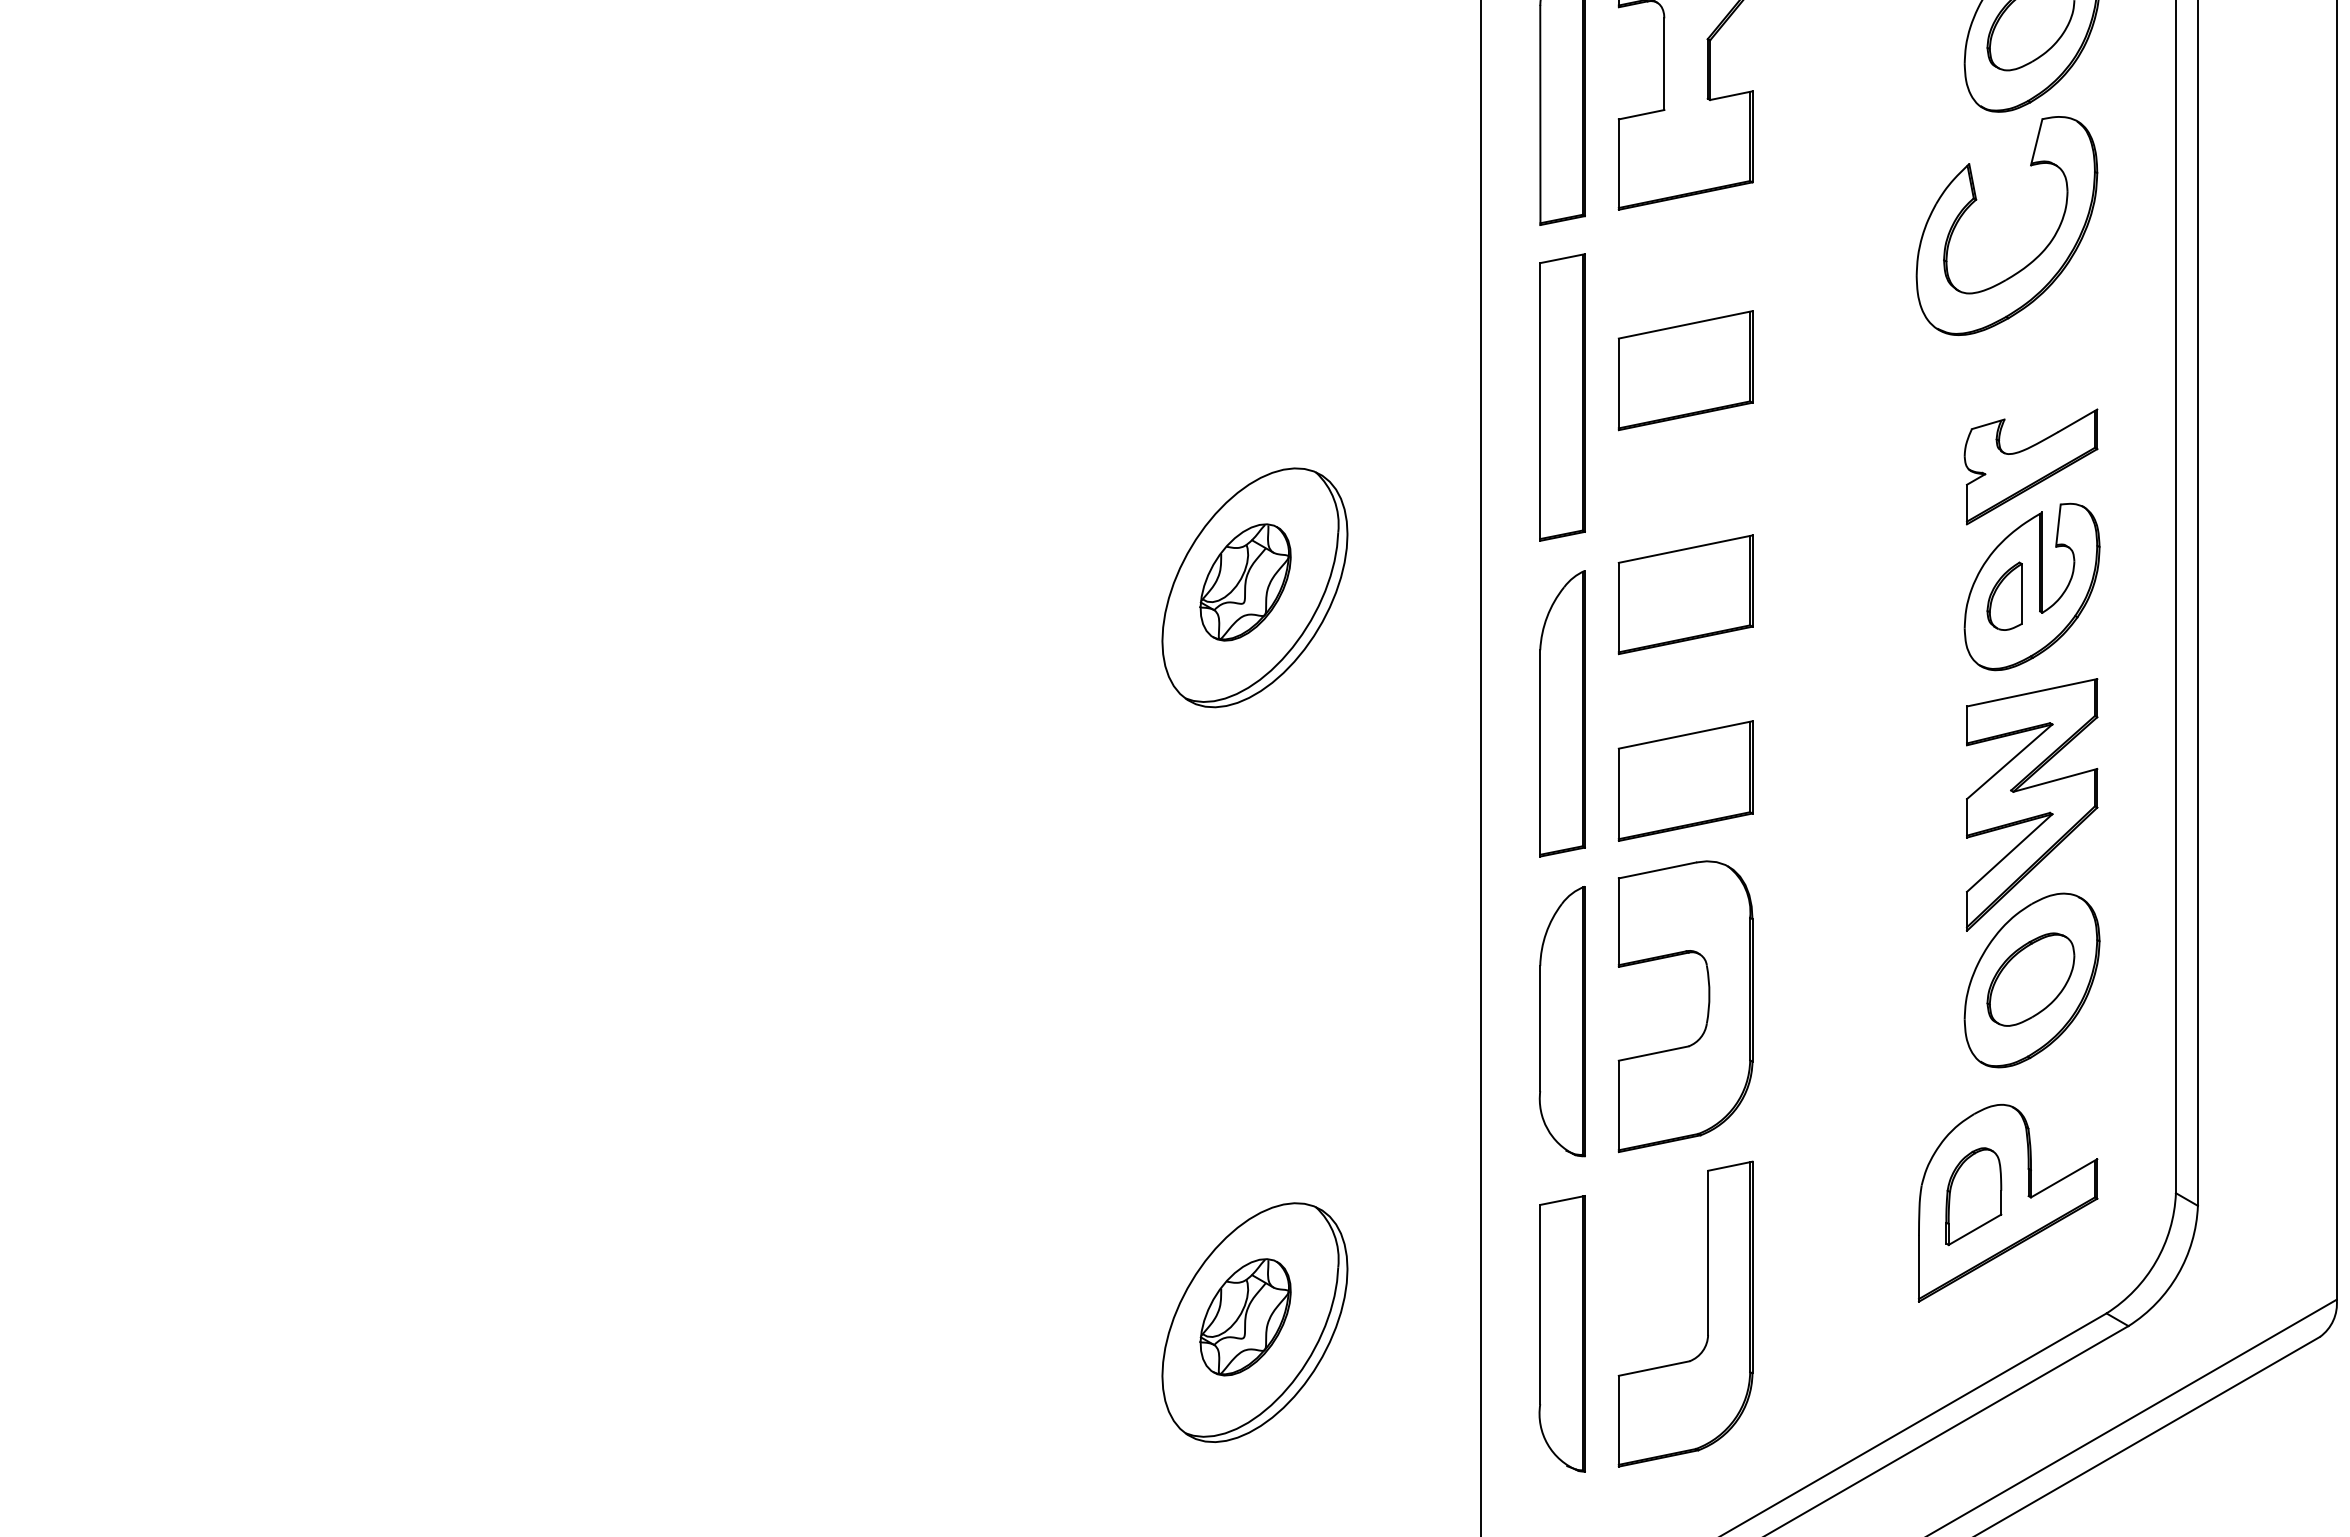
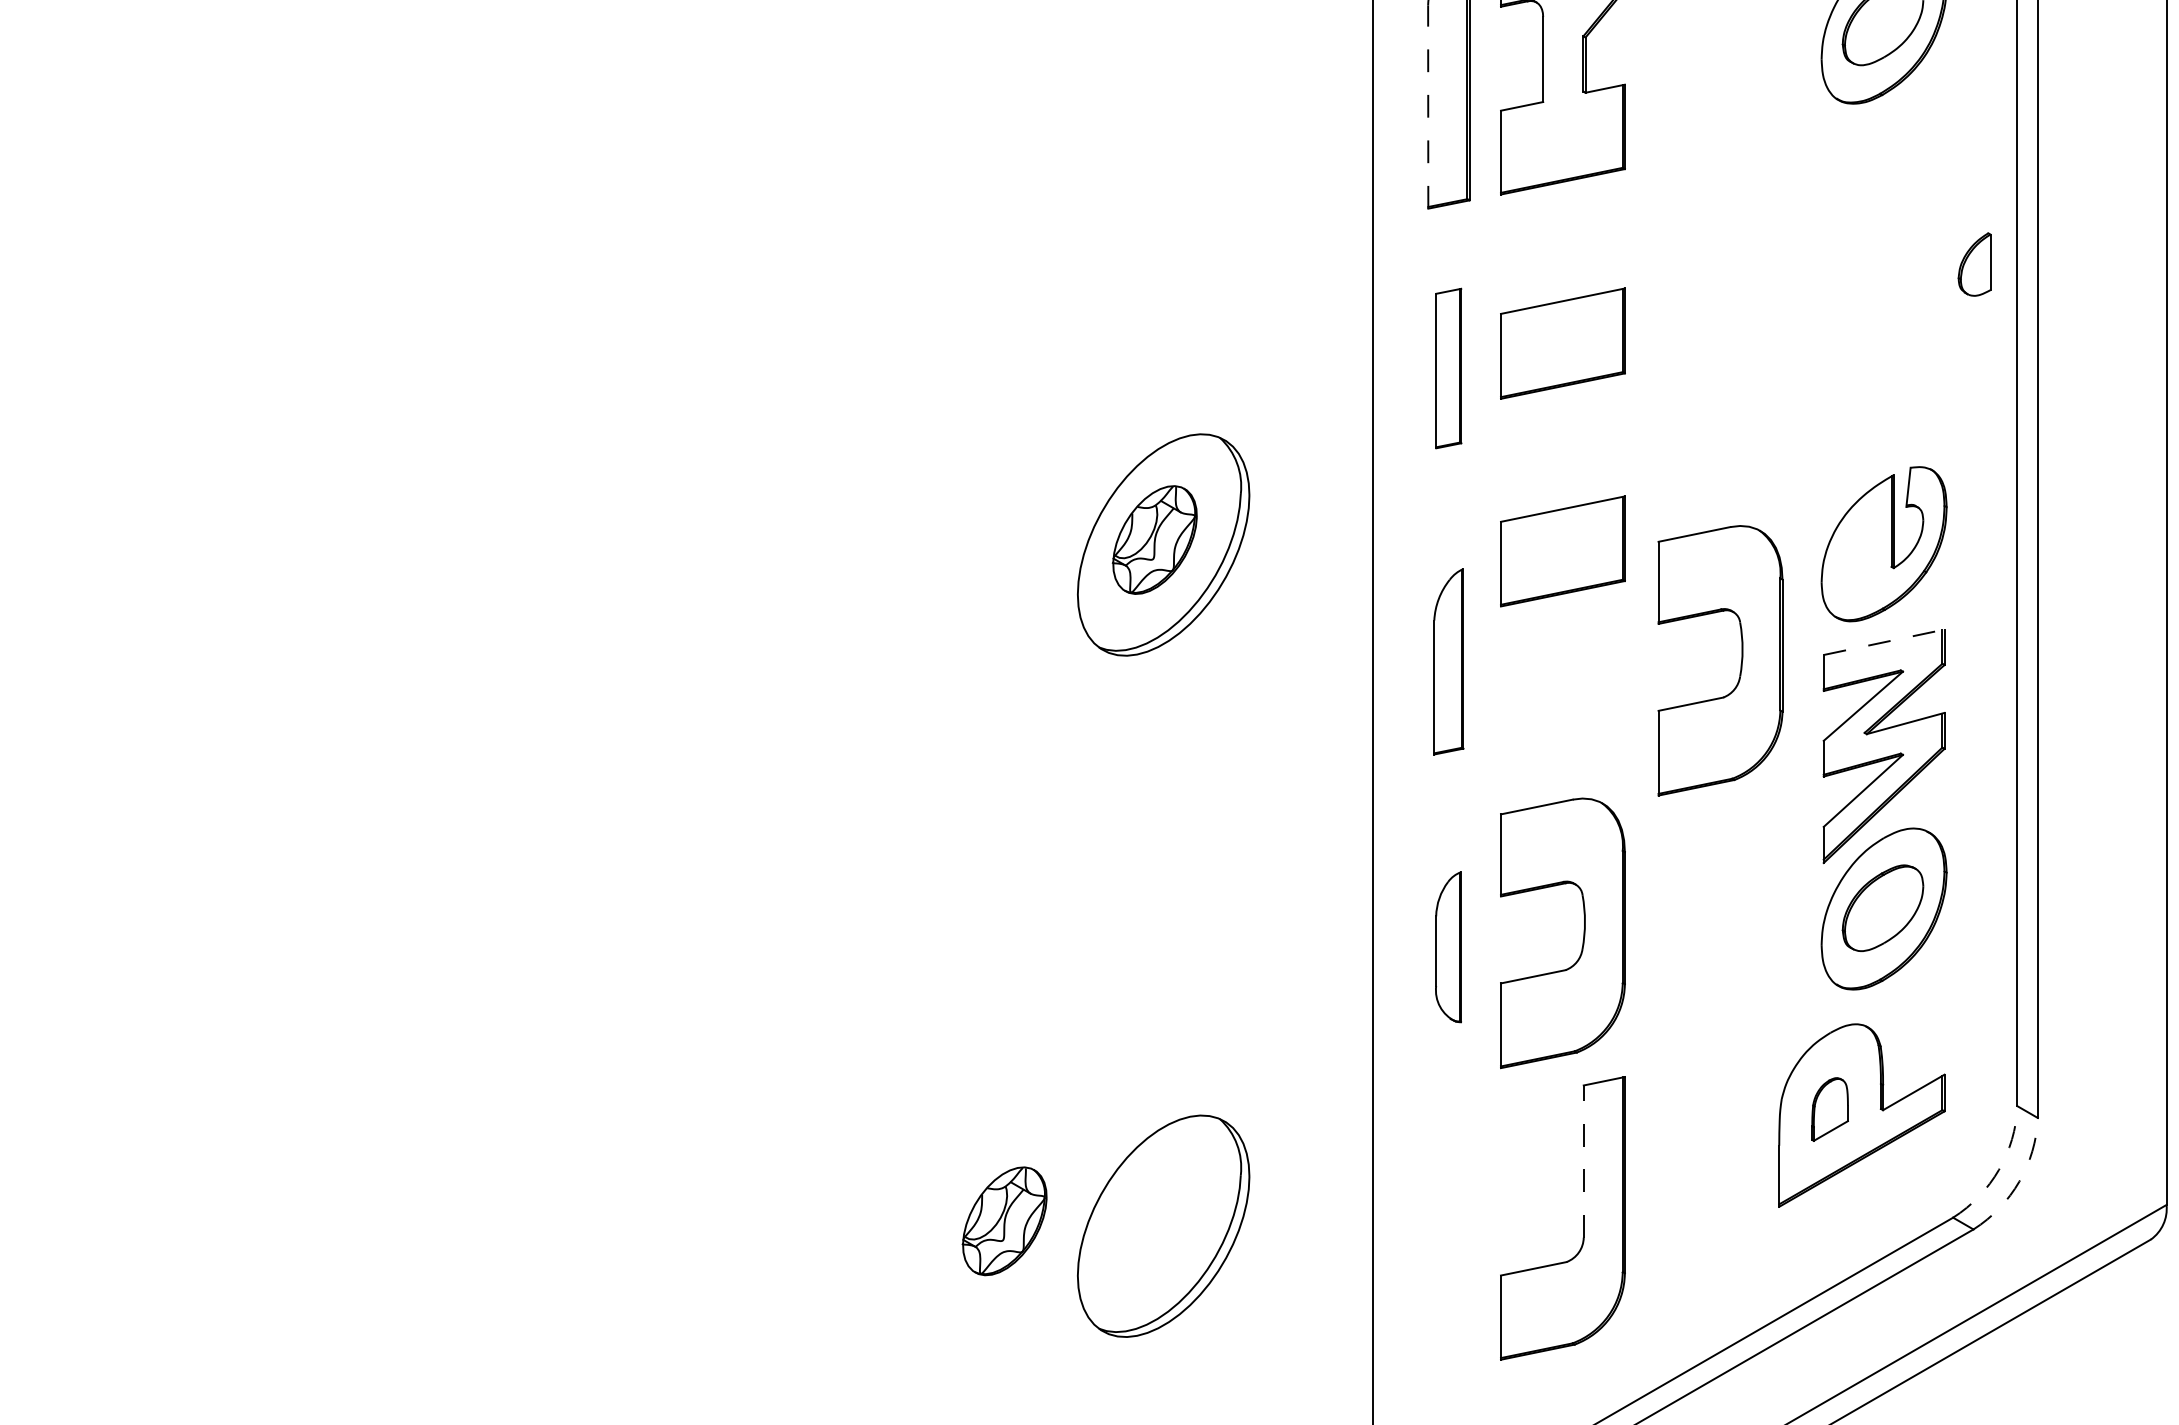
line: (1540, 115) -> (1428, 107), solid -> dashed
part: (1977, 199) -> (1833, 184), removed
part: (1562, 397) -> (1448, 368), size x0.6
part: (2030, 466) -> (1882, 432), removed
part: (2004, 595) -> (1974, 263), moved
line: (2032, 692) -> (1884, 642), solid -> dashed
part: (1562, 713) -> (1448, 661), size x0.7
part: (1877, 714) -> (1740, 662), added
part: (1685, 780) -> (1562, 723), removed
part: (1561, 1021) -> (1447, 947), size x0.6
part: (1973, 1196) -> (1829, 1109), size x0.7
line: (1708, 1252) -> (1584, 1161), solid -> dashed
arc: (2156, 1261) -> (1999, 1169), solid -> dashed
arc: (2177, 1274) -> (2018, 1181), solid -> dashed
part: (1245, 1317) -> (1004, 1221), moved
part: (1561, 1333) -> (1447, 1236), removed

